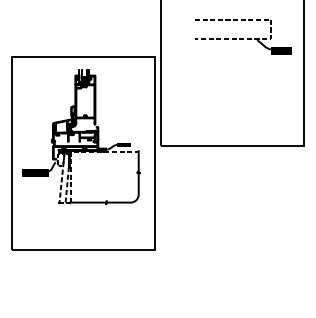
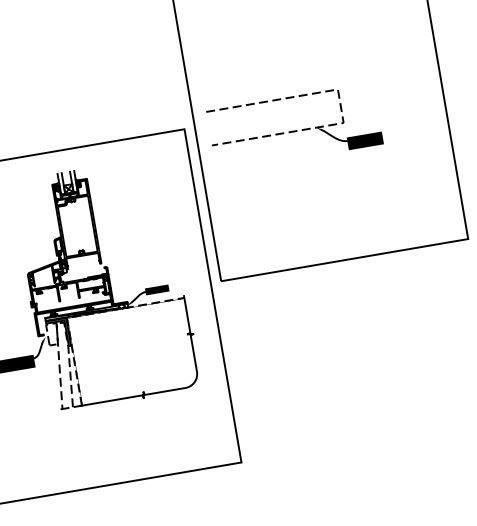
part: (243, 36) -> (295, 126), moved

